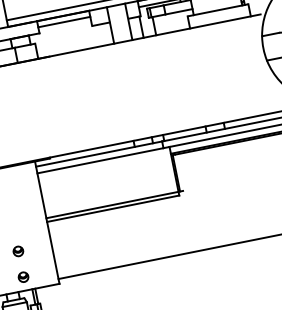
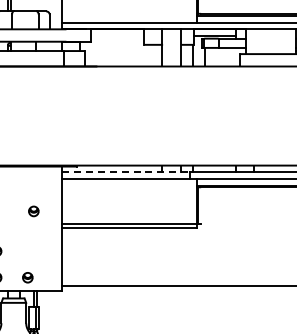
line: (64, 22) -> (117, 35), removed
line: (99, 153) -> (126, 171), solid -> dashed
part: (18, 251) -> (33, 211), moved

